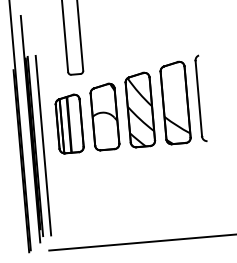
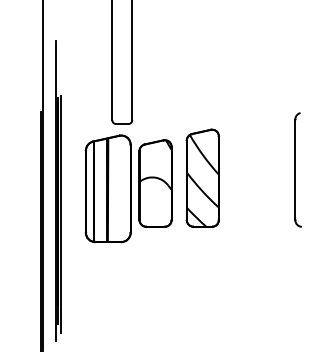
part: (200, 98) -> (297, 169), moved
part: (175, 102) -> (250, 172), removed
part: (69, 123) -> (108, 188), size x1.4
line: (43, 145) -> (71, 214), removed

